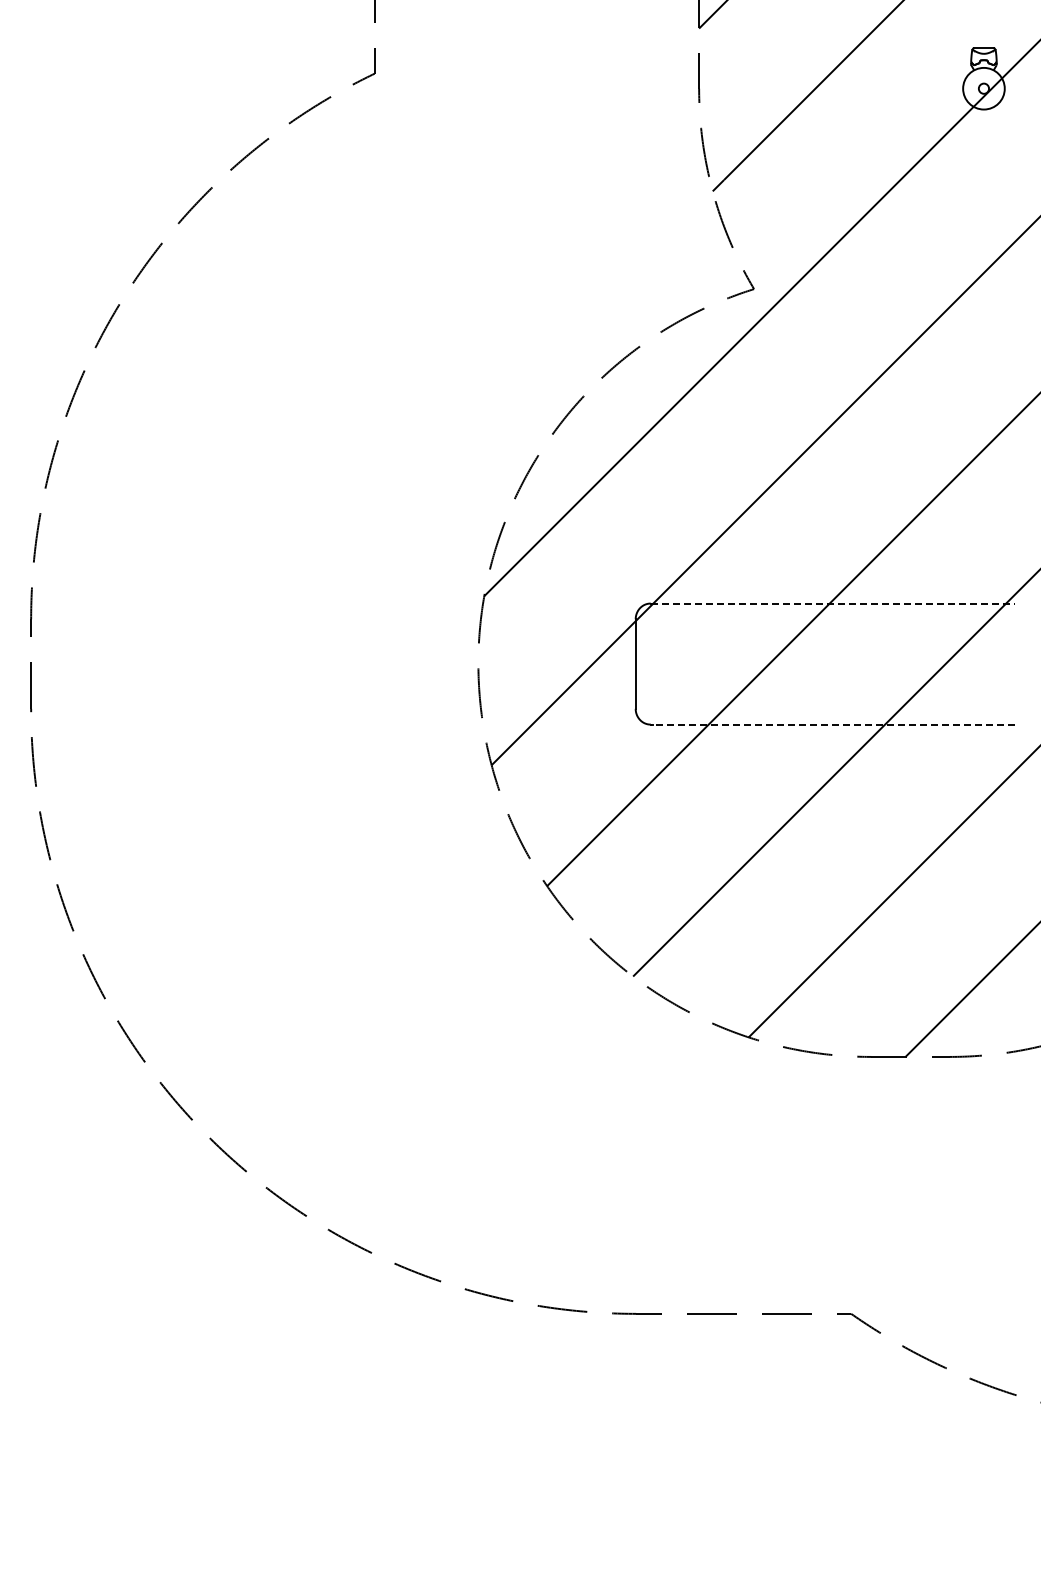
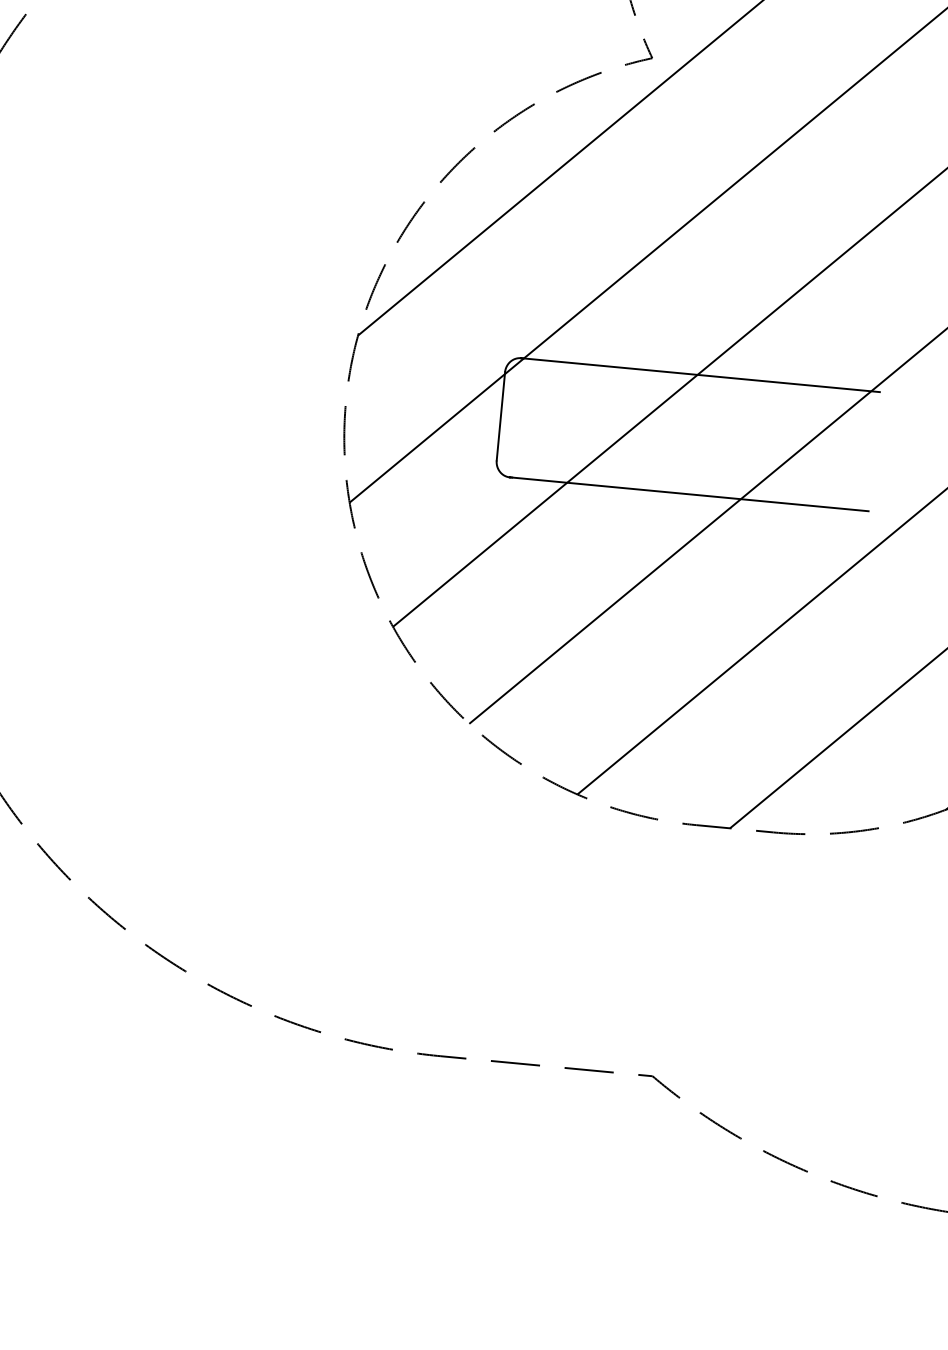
line: (833, 603) -> (701, 375), dashed -> solid
line: (832, 724) -> (689, 494), dashed -> solid

